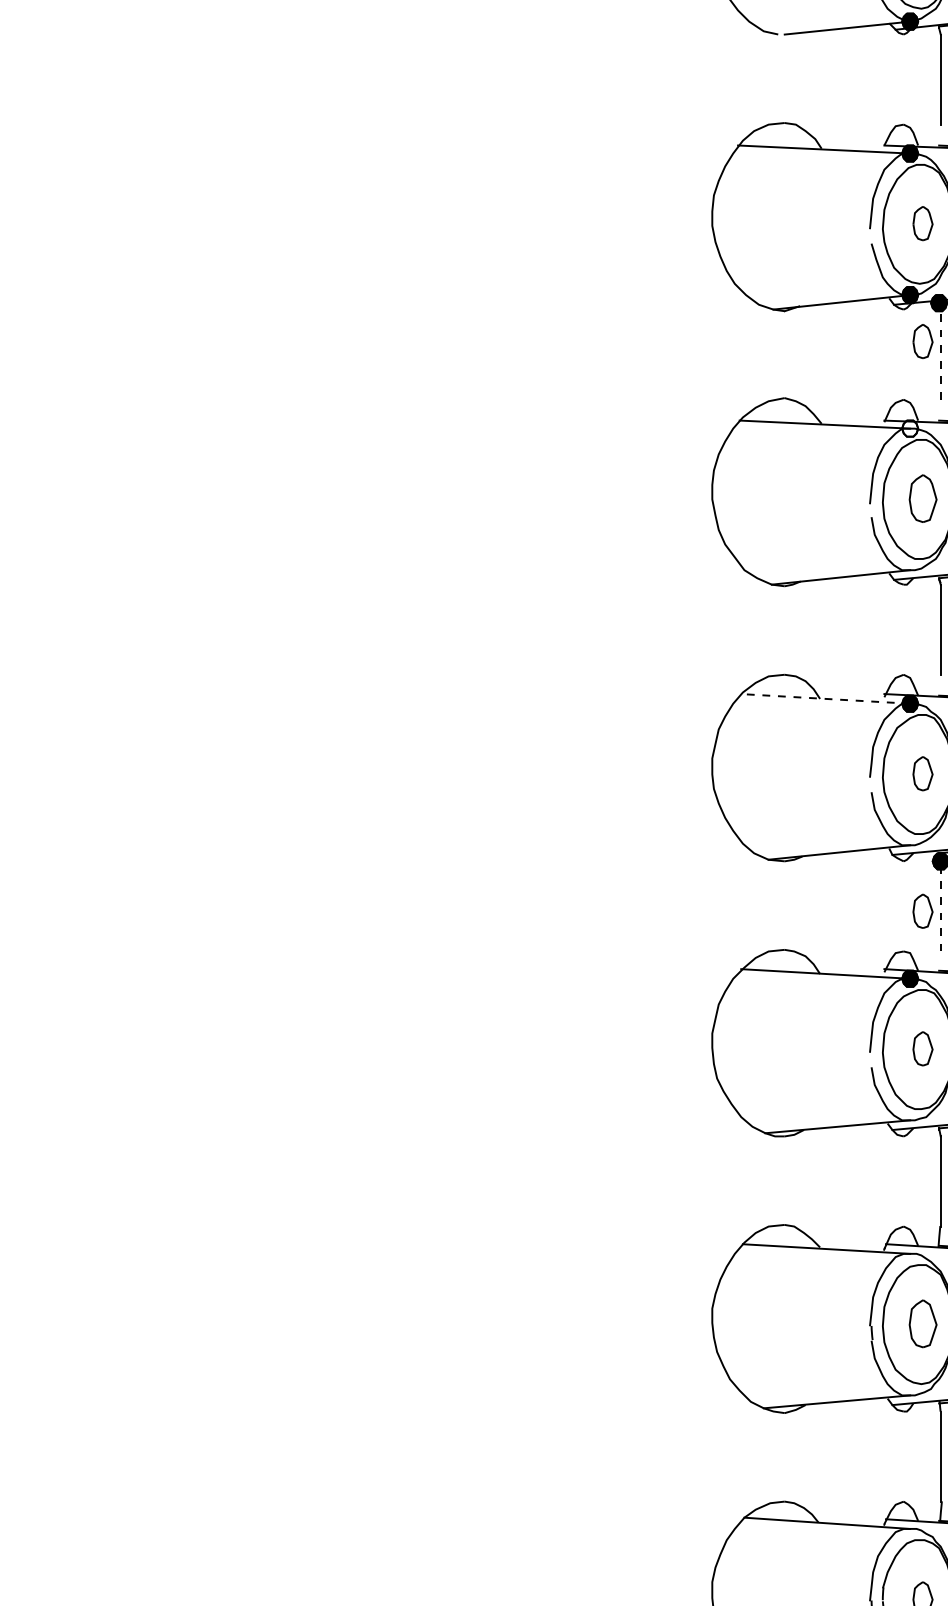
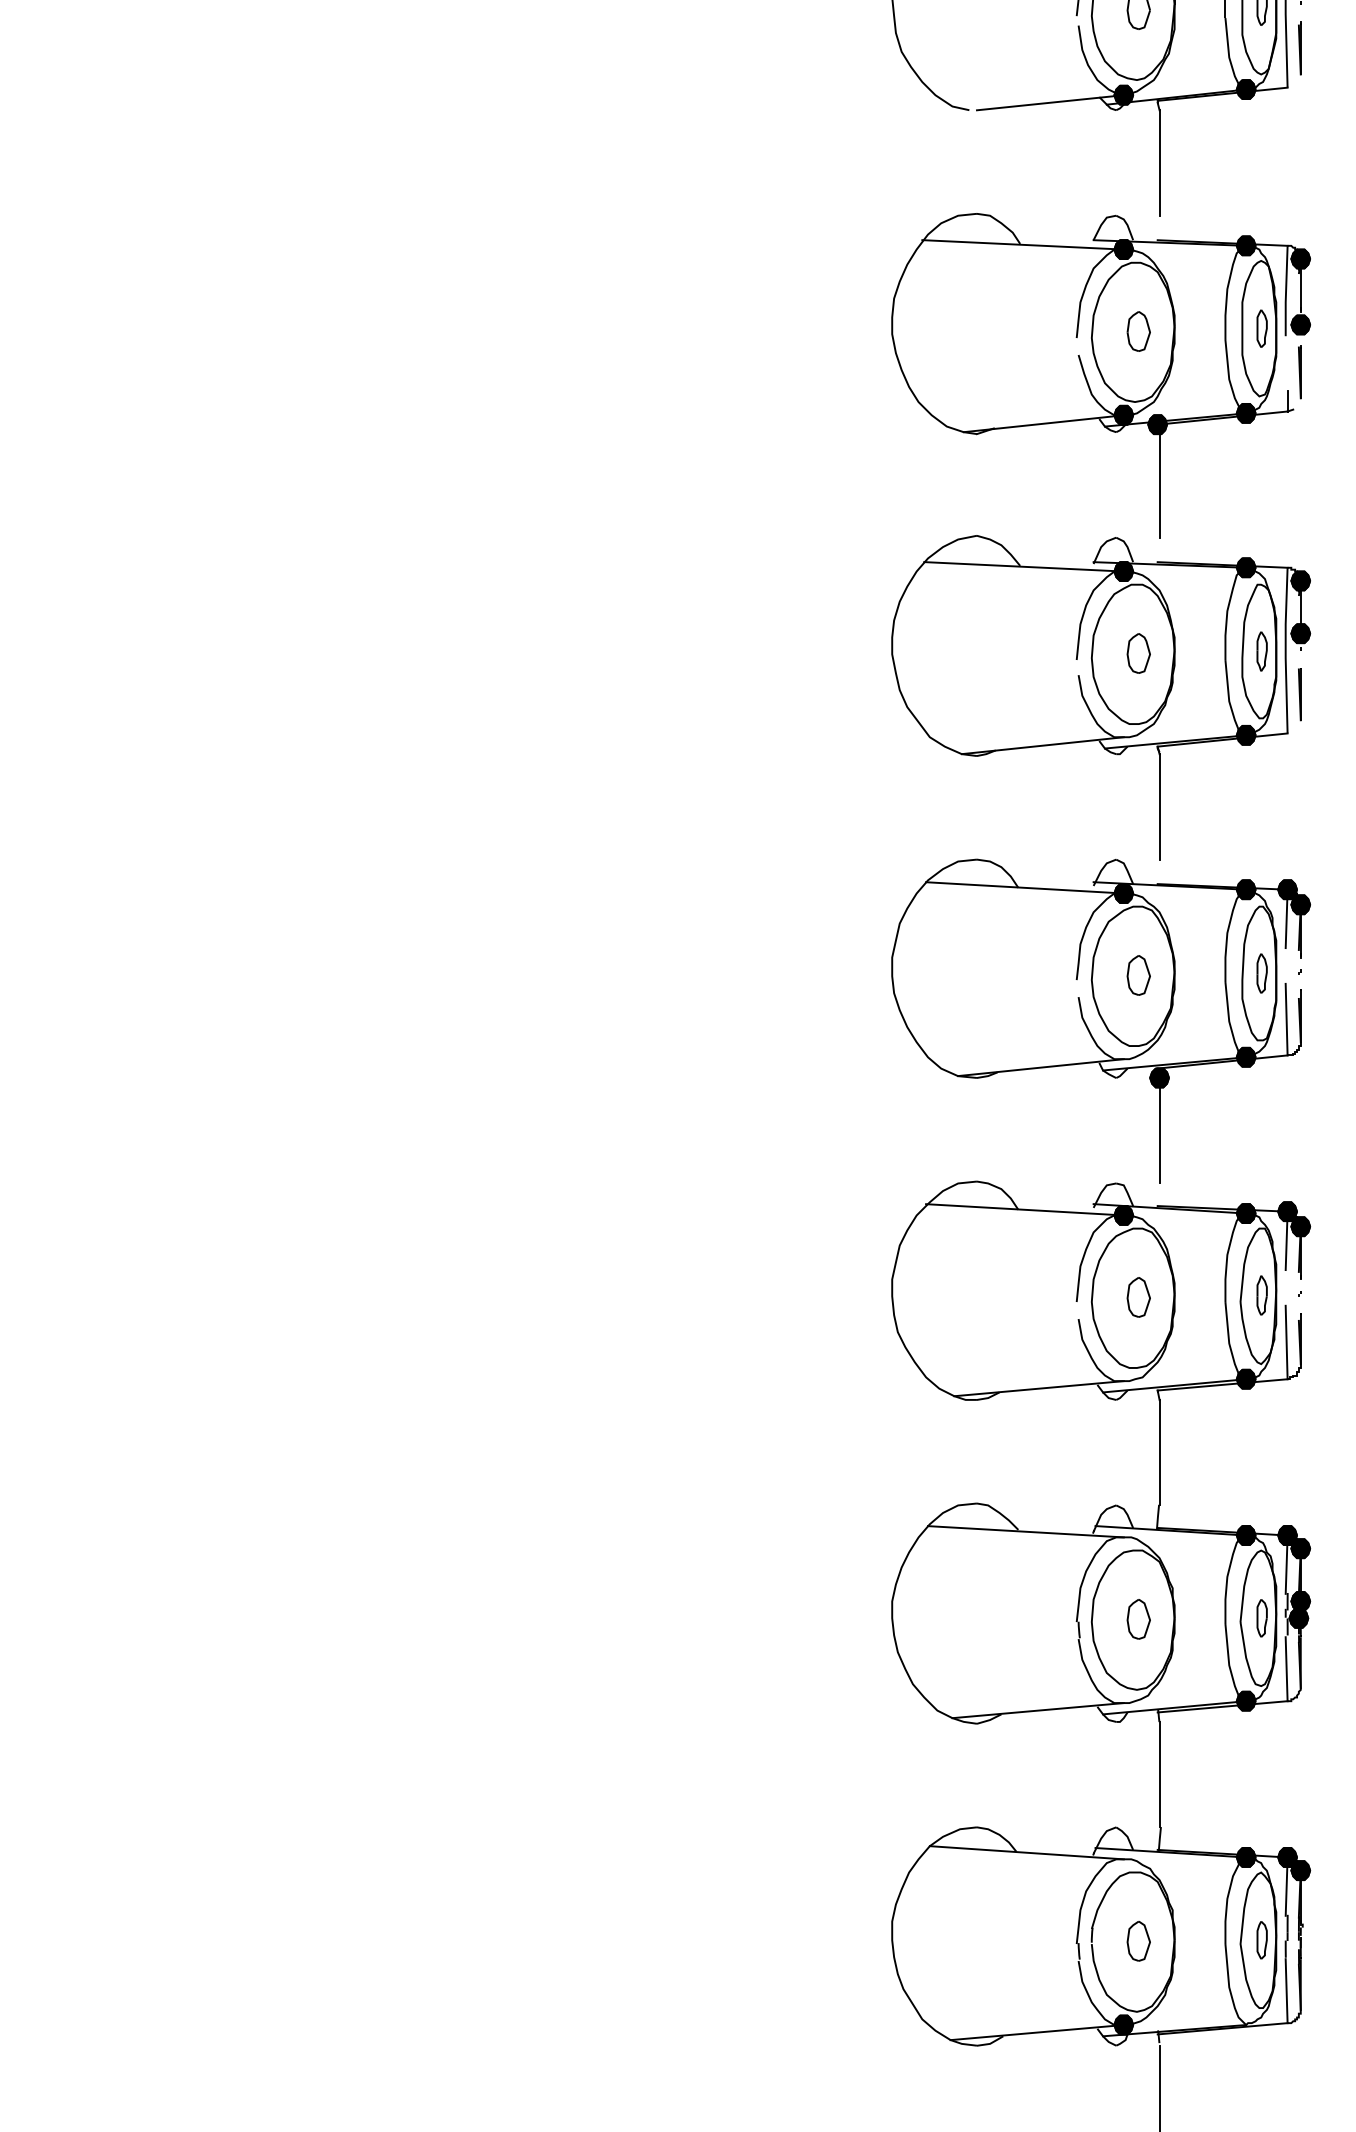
part: (922, 341) -> (1138, 469), removed
line: (940, 354) -> (1159, 484), dashed -> solid
fill: (909, 428) -> (1123, 571), added
part: (922, 498) -> (1138, 653), size x0.71
line: (825, 698) -> (1024, 887), dashed -> solid
line: (940, 906) -> (1159, 1130), dashed -> solid
part: (922, 911) -> (1138, 1136), removed
part: (922, 1324) -> (1138, 1619), size x0.71

